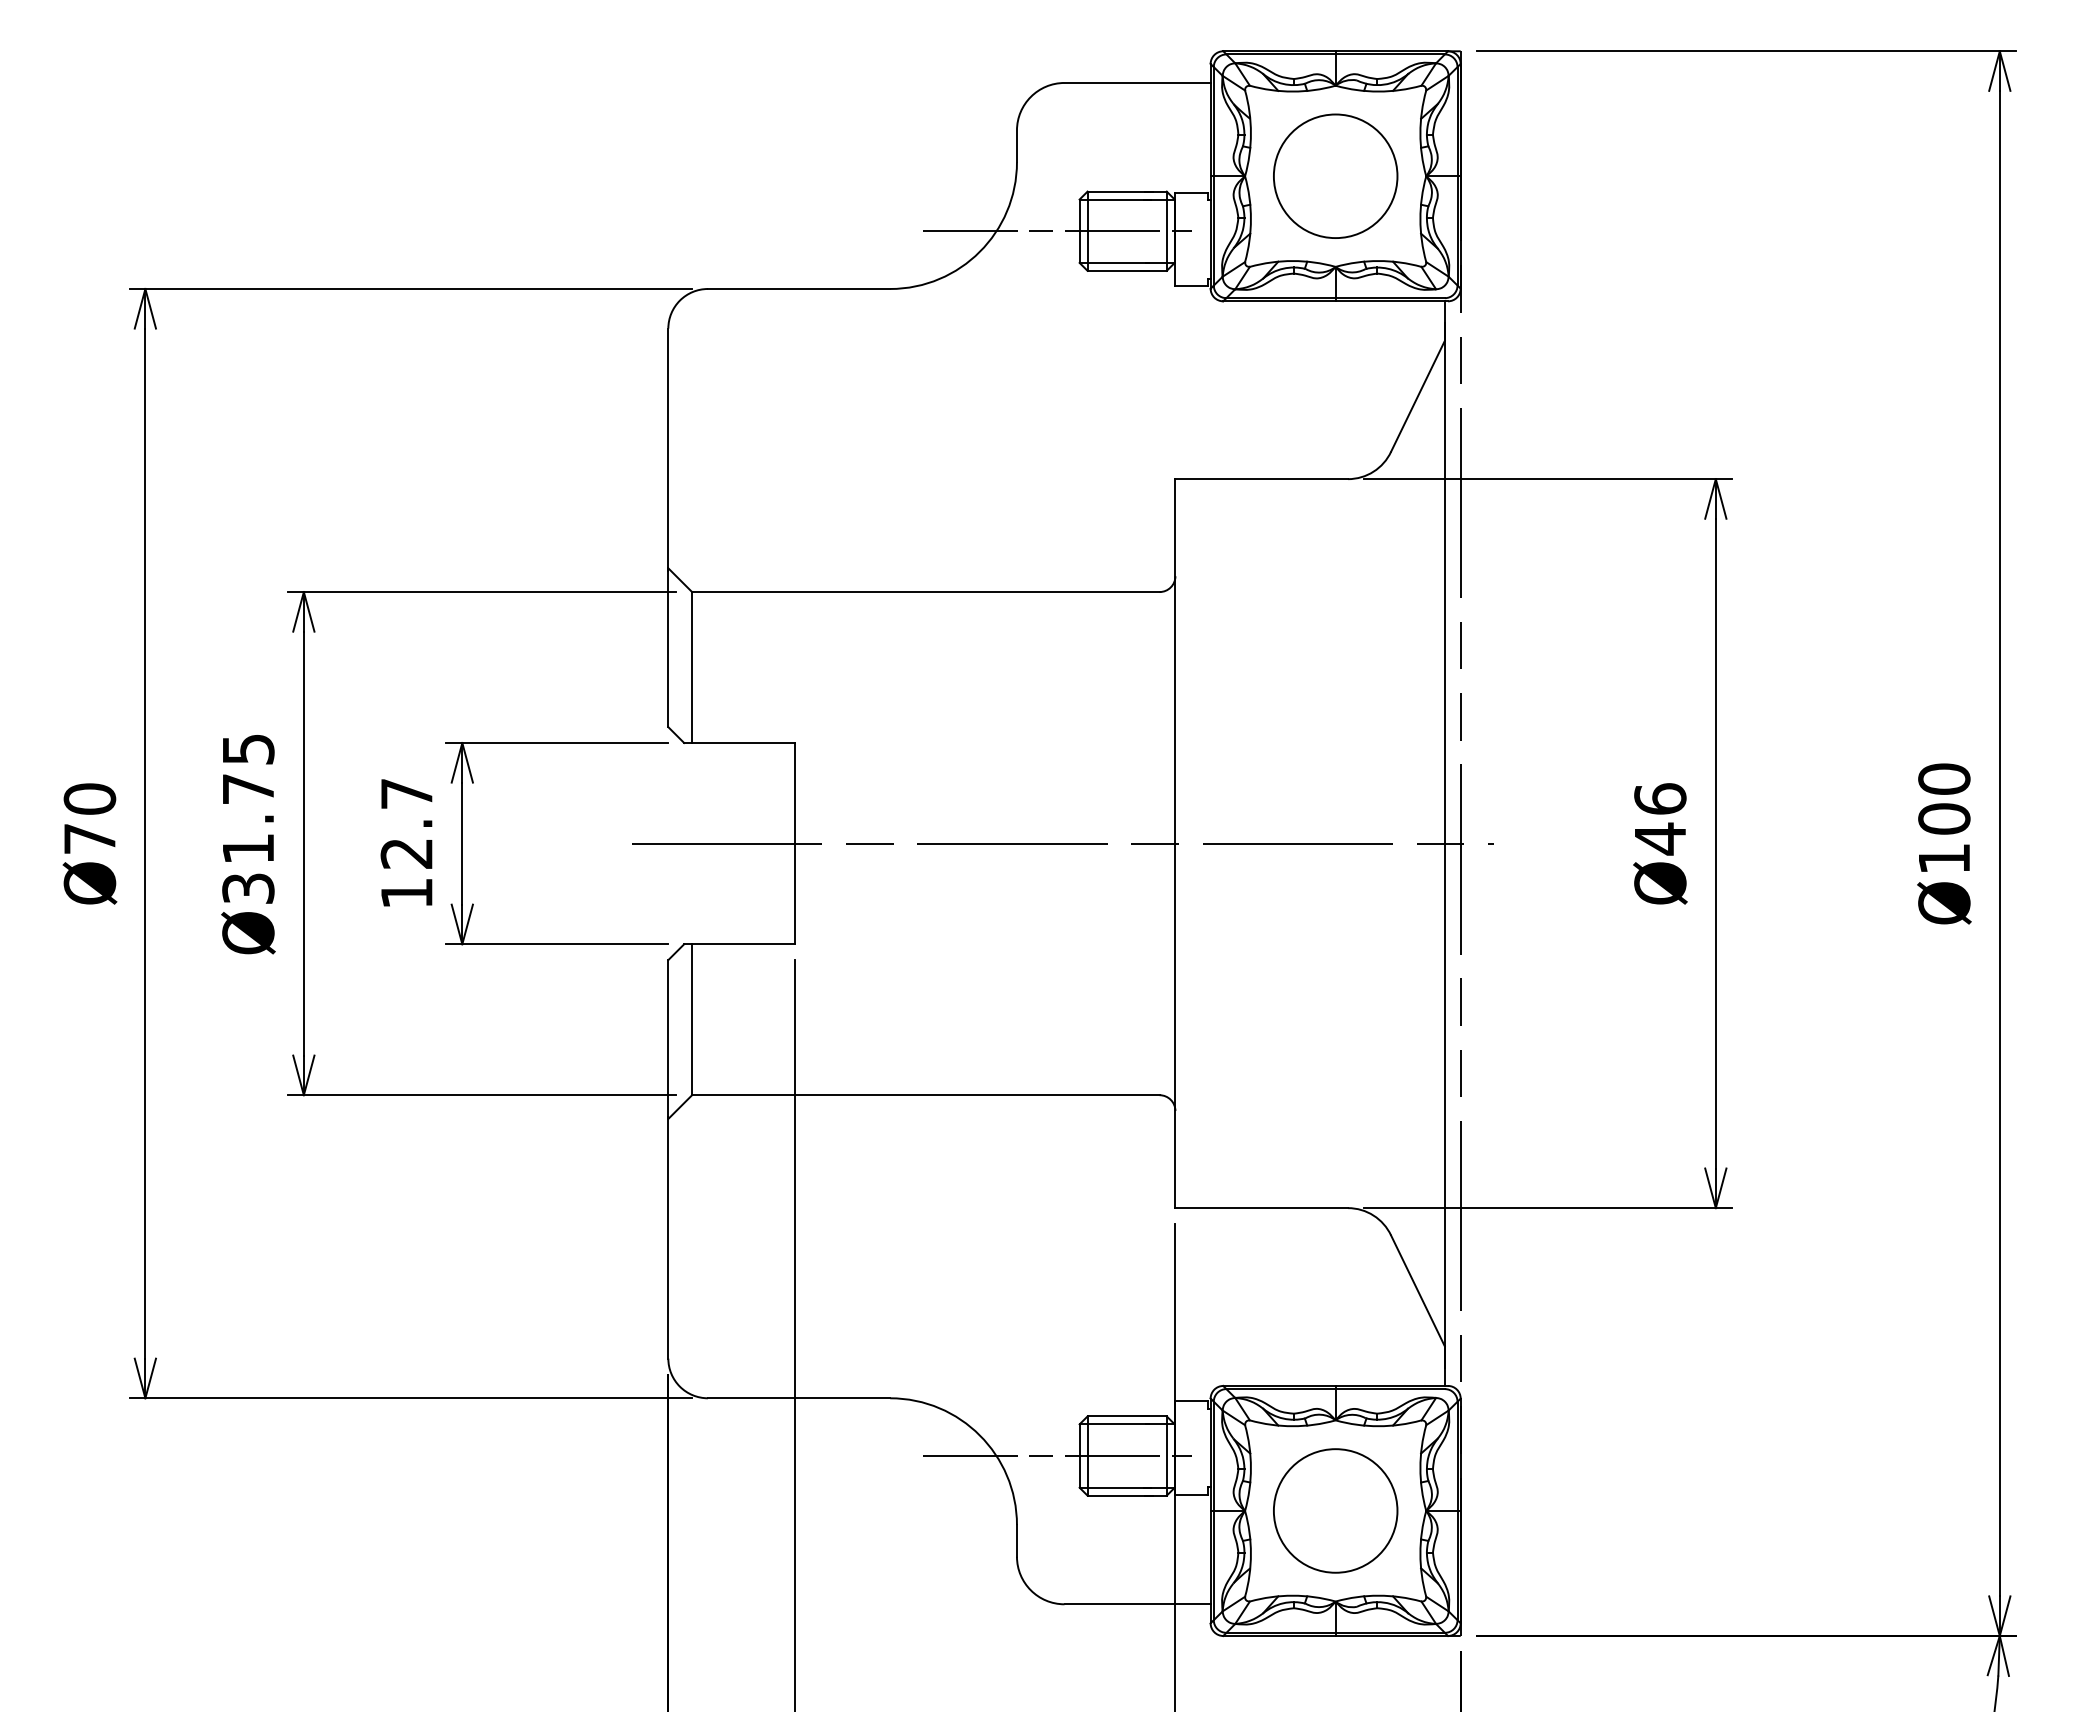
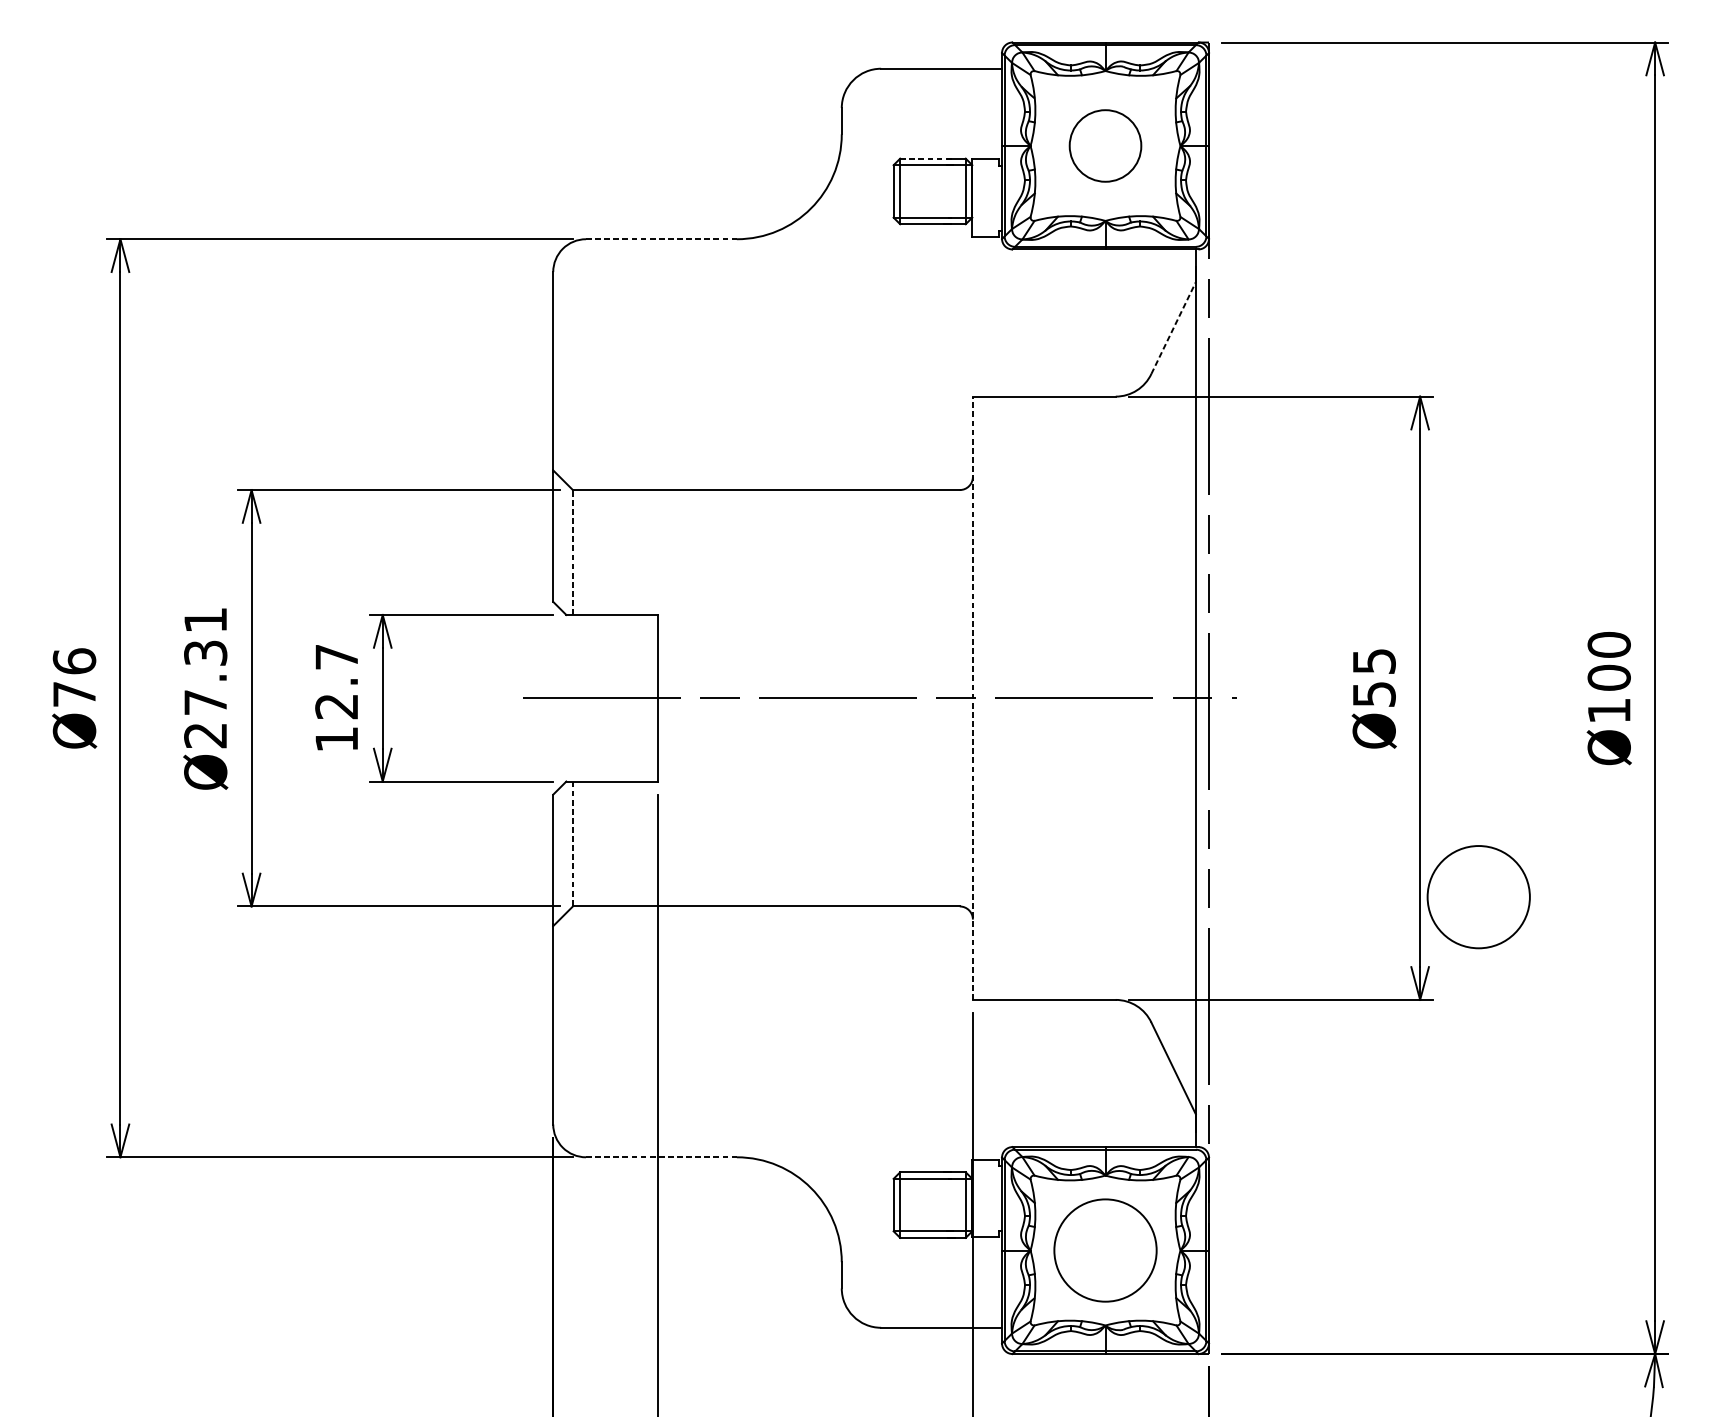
circle: (1335, 176) -> (1105, 146), size x0.7
line: (1120, 191) -> (927, 158), solid -> dashed
line: (1057, 231) -> (875, 191), removed
line: (799, 288) -> (661, 238), solid -> dashed
line: (1417, 396) -> (1173, 328), solid -> dashed
line: (692, 667) -> (573, 552), solid -> dashed
text: (89, 798) -> (74, 660), Ø70 -> Ø76
text: (248, 819) -> (205, 678), Ø31.75 -> Ø27.31
text: (1660, 819) -> (1374, 678), Ø46 -> Ø55
line: (1175, 843) -> (972, 698), solid -> dashed
line: (692, 1020) -> (573, 844), solid -> dashed
circle: (1786, 1083) -> (1478, 896), added
line: (799, 1398) -> (661, 1157), solid -> dashed
line: (1057, 1456) -> (875, 1205), removed

